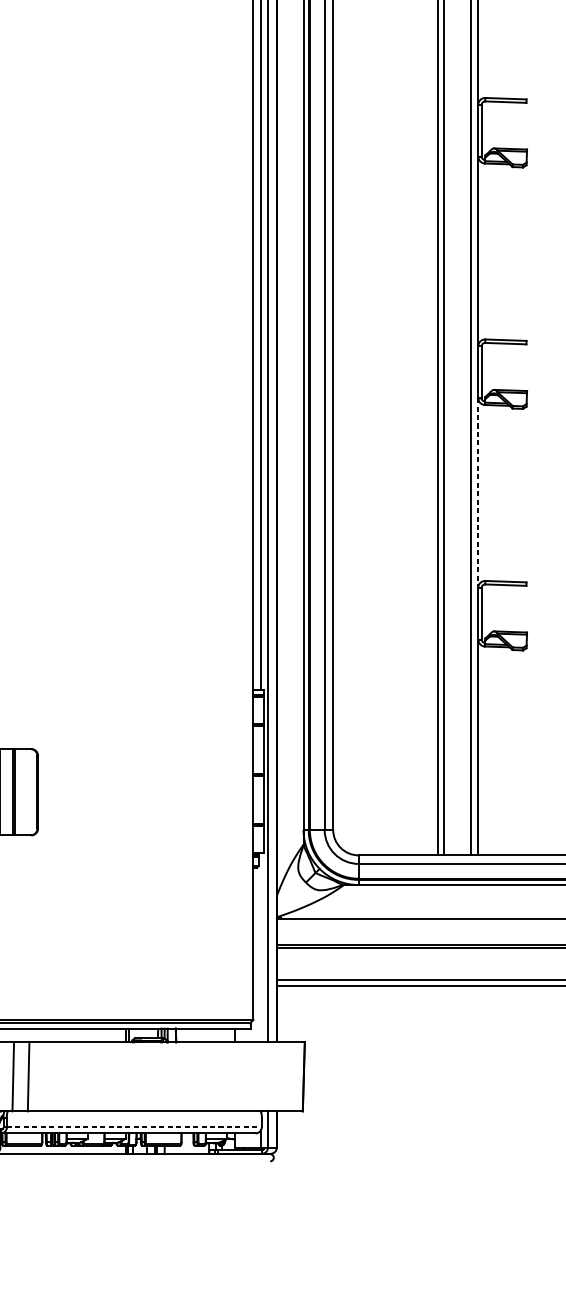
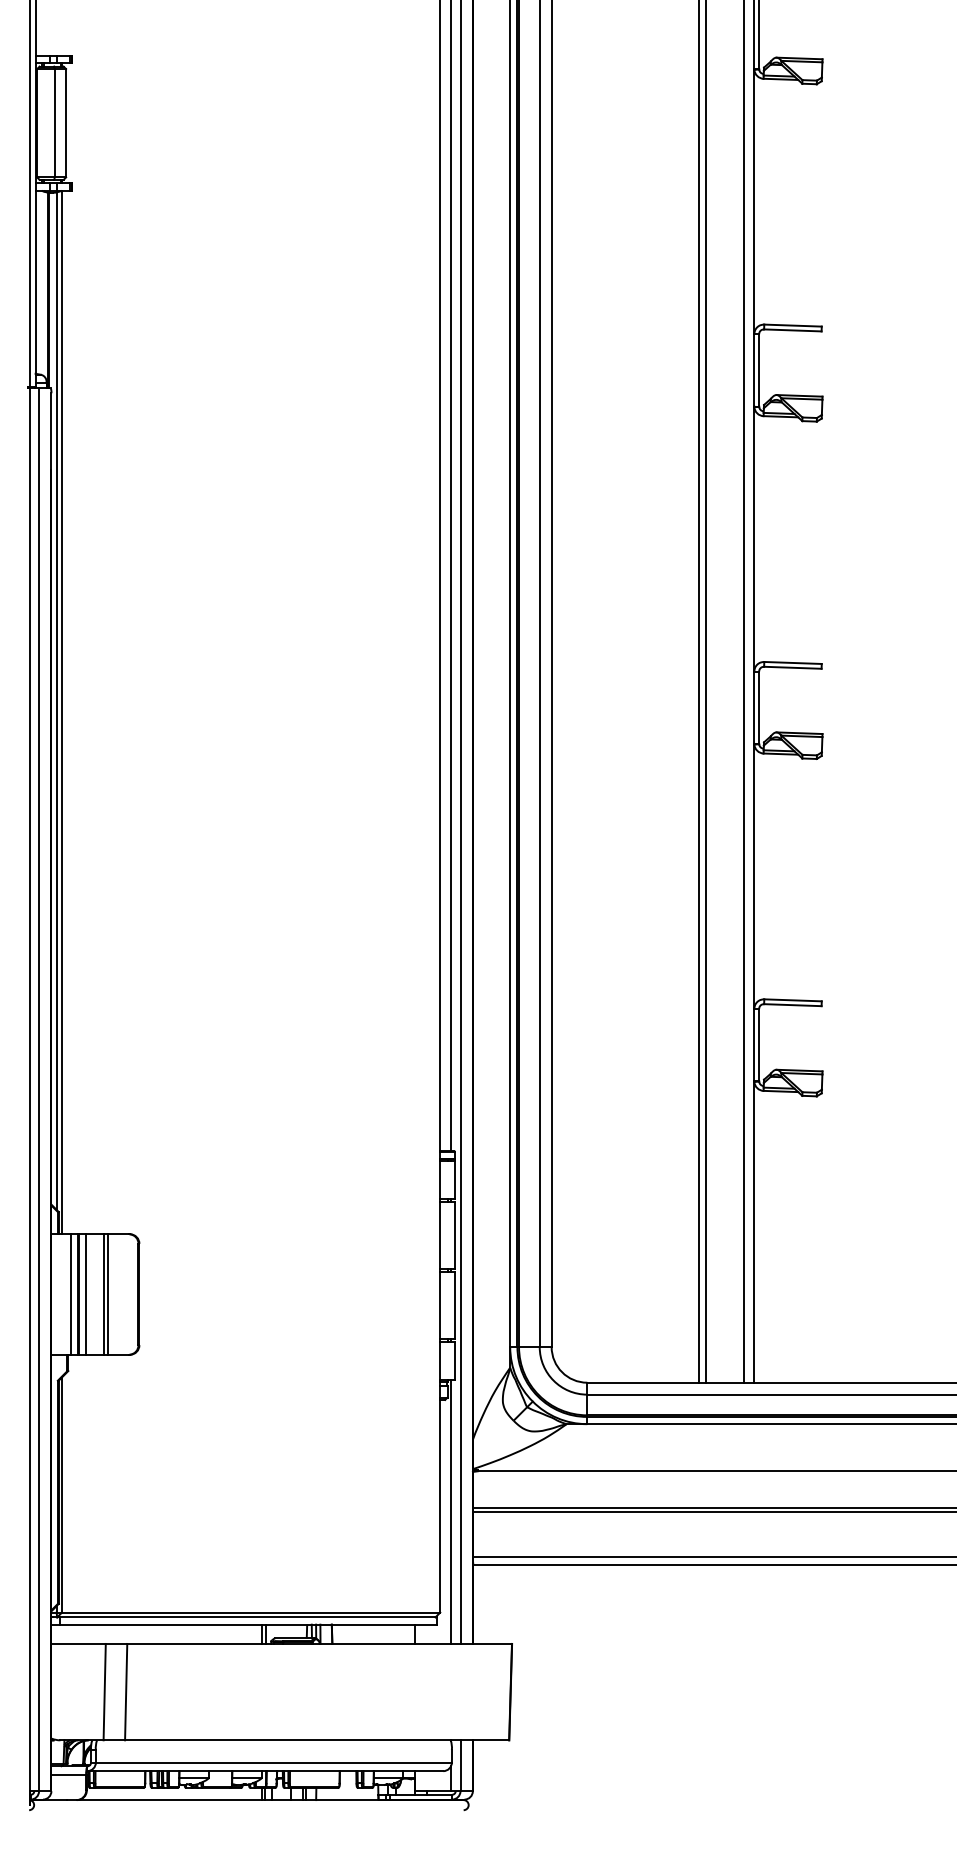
line: (478, 493) -> (754, 876), dashed -> solid
line: (261, 947) -> (451, 1511), added
line: (134, 1127) -> (273, 1762), dashed -> solid

